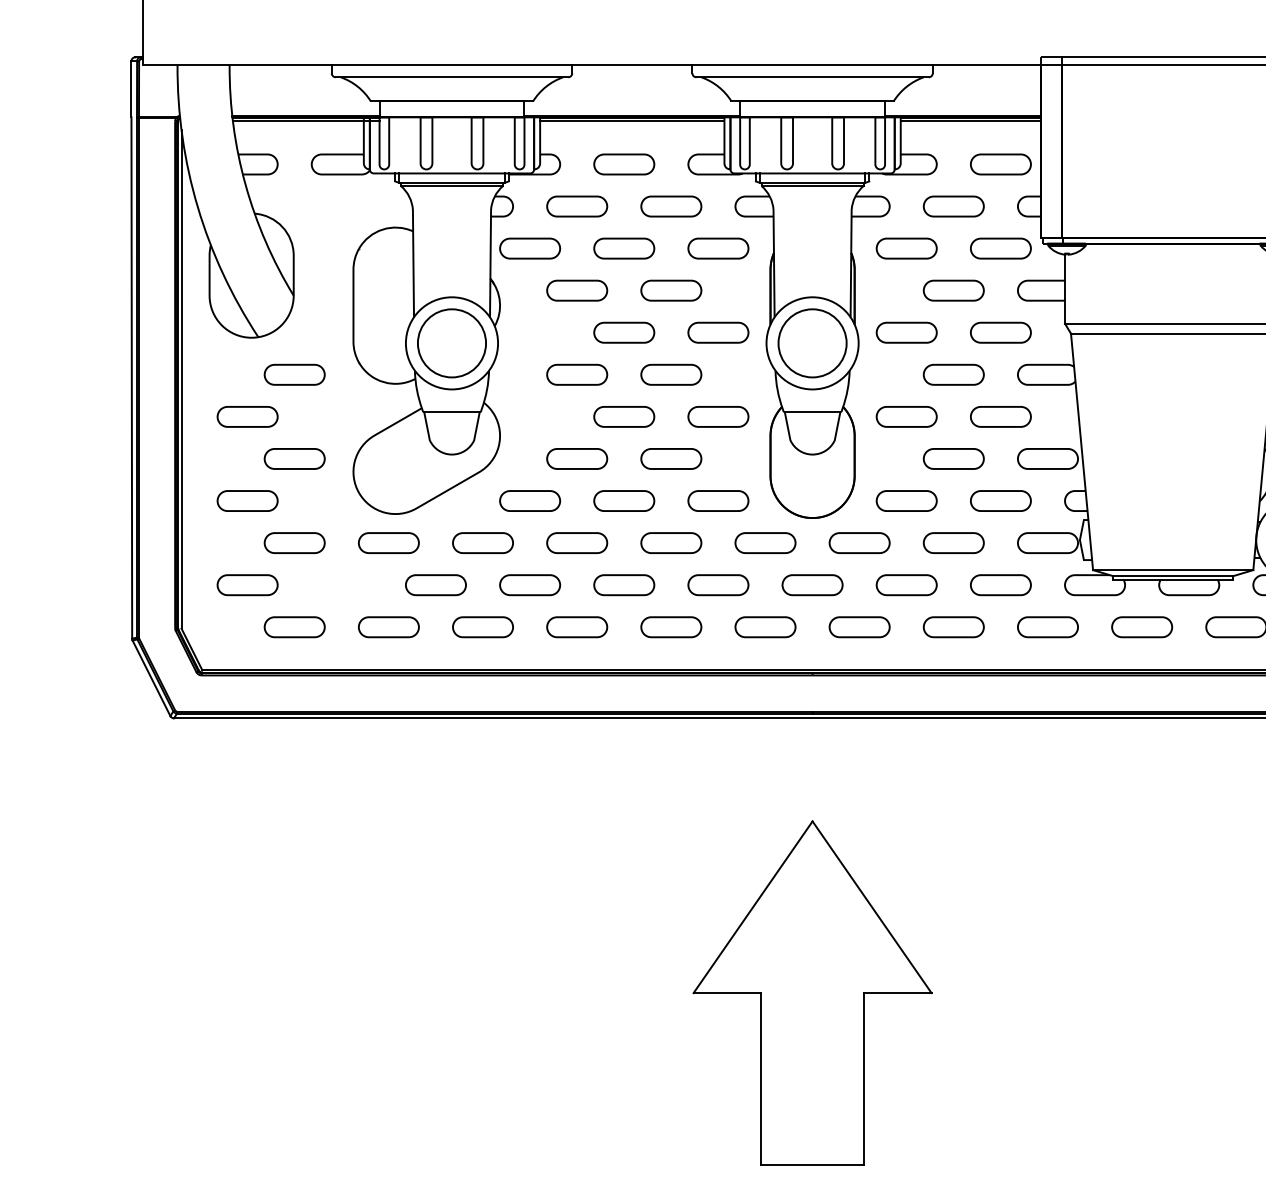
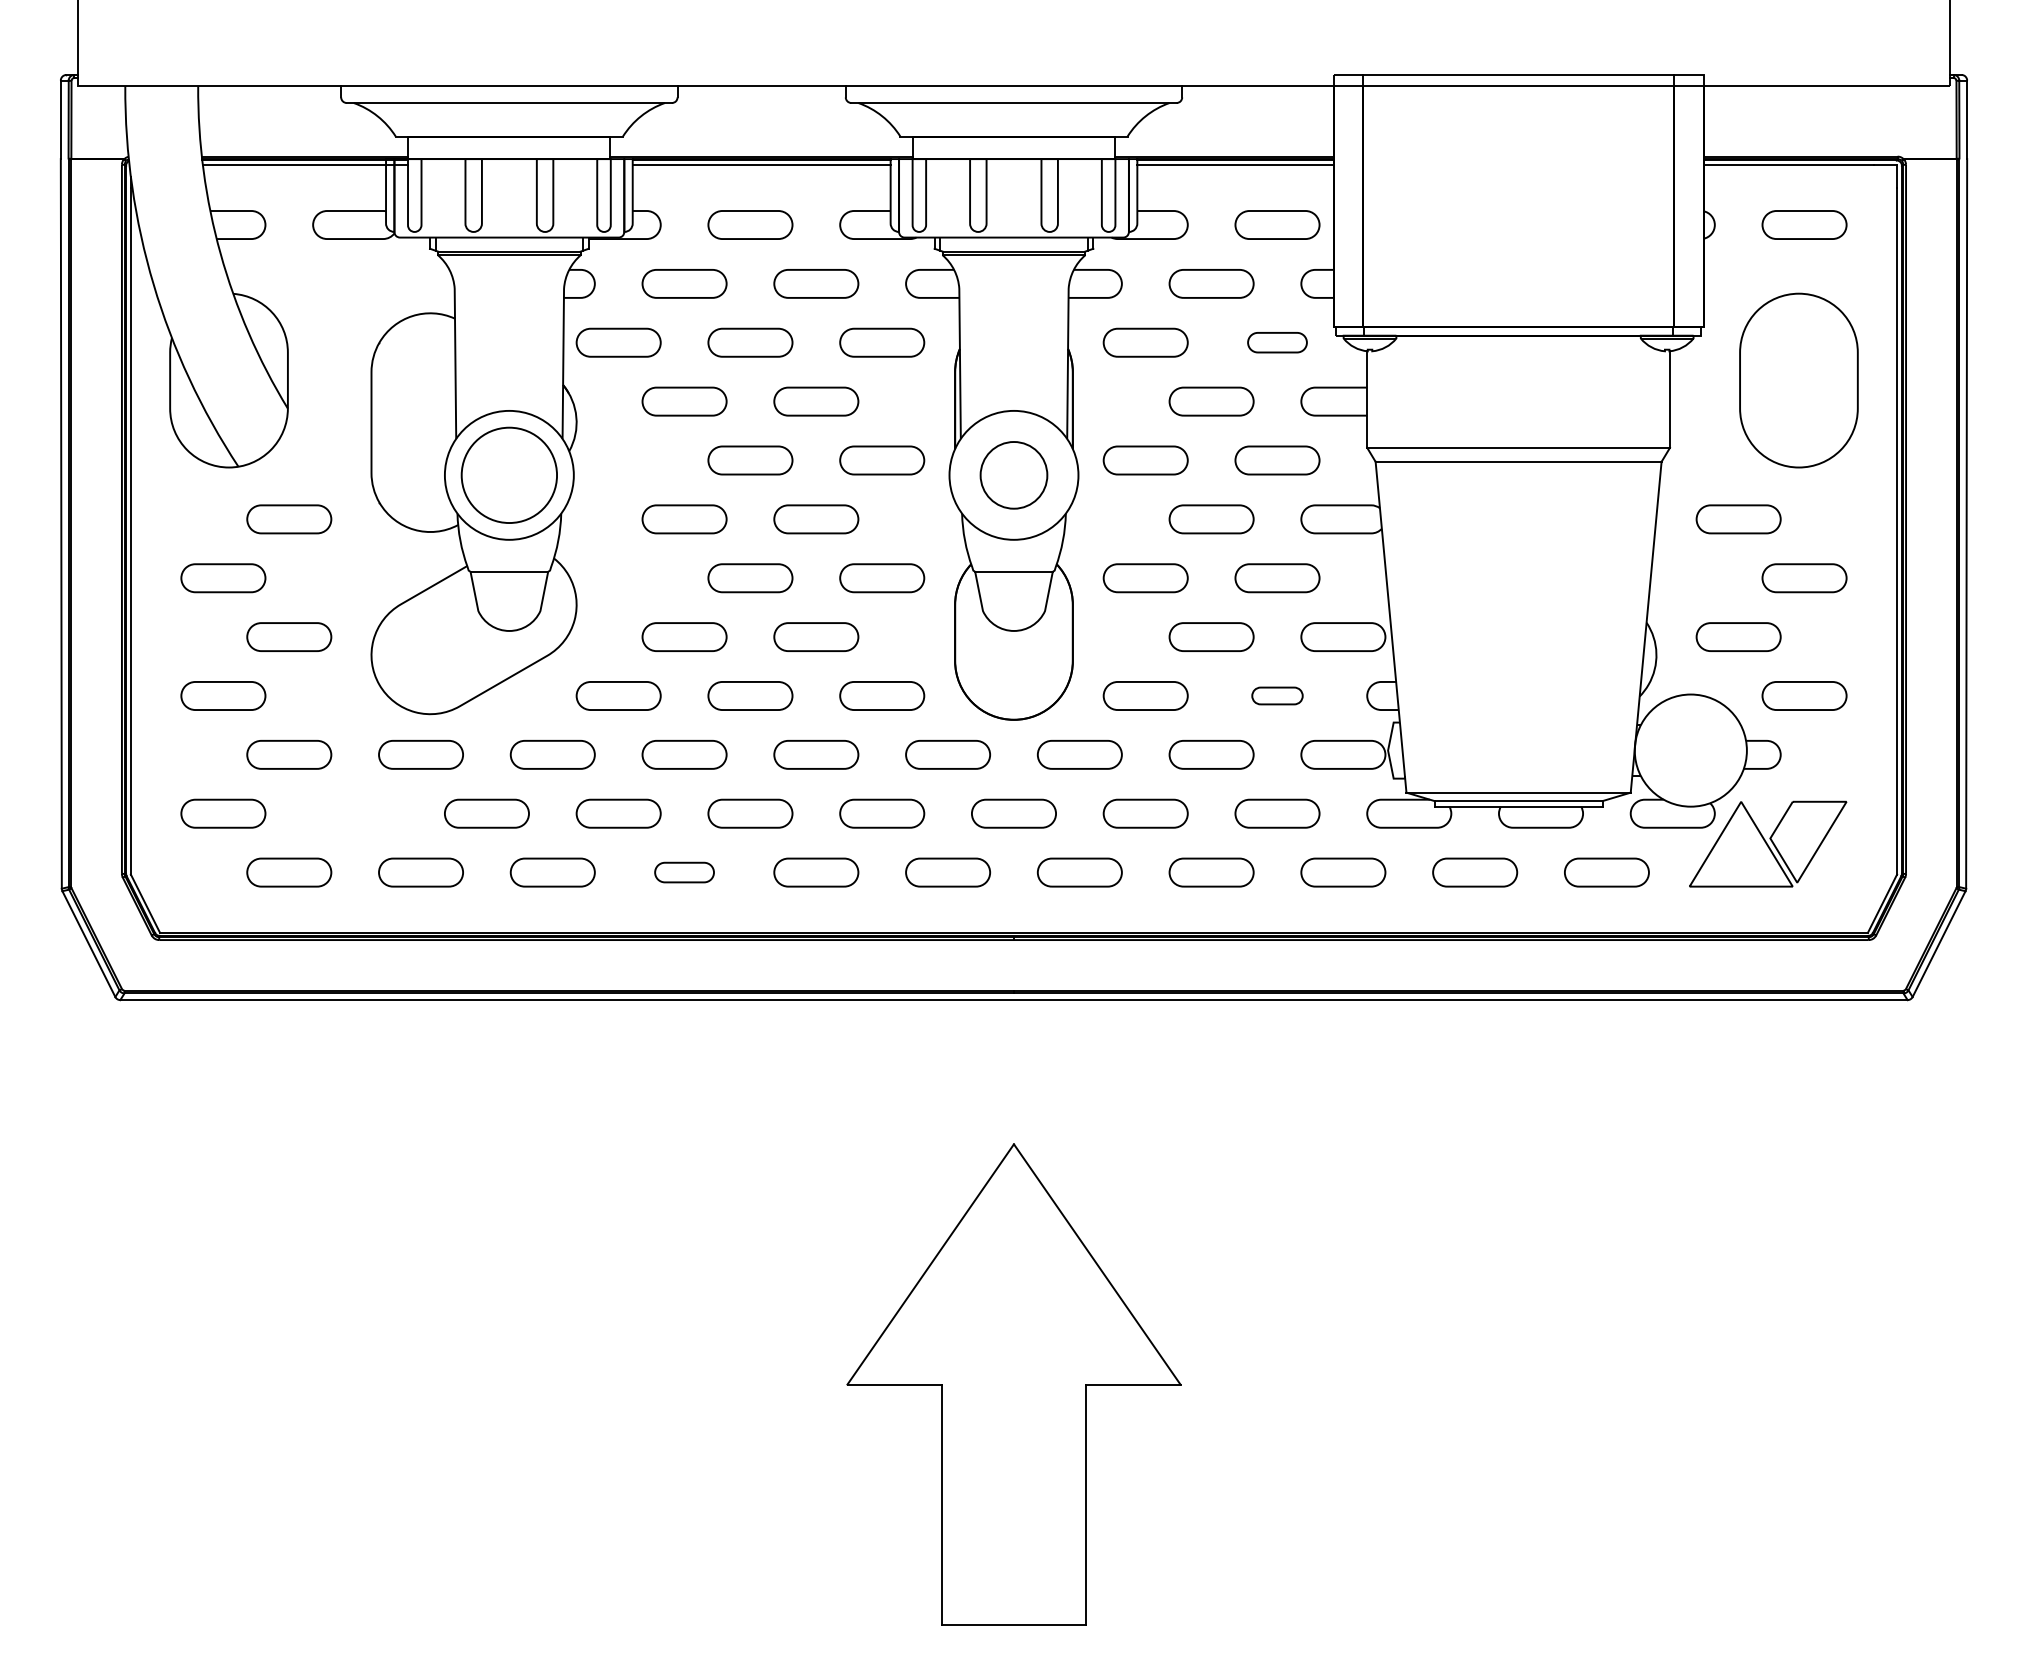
part: (1000, 248) -> (1277, 342), size x0.7
circle: (812, 343) -> (1013, 475), size x0.7
part: (1000, 500) -> (1277, 695), size x0.6
part: (577, 627) -> (684, 872), size x0.7

